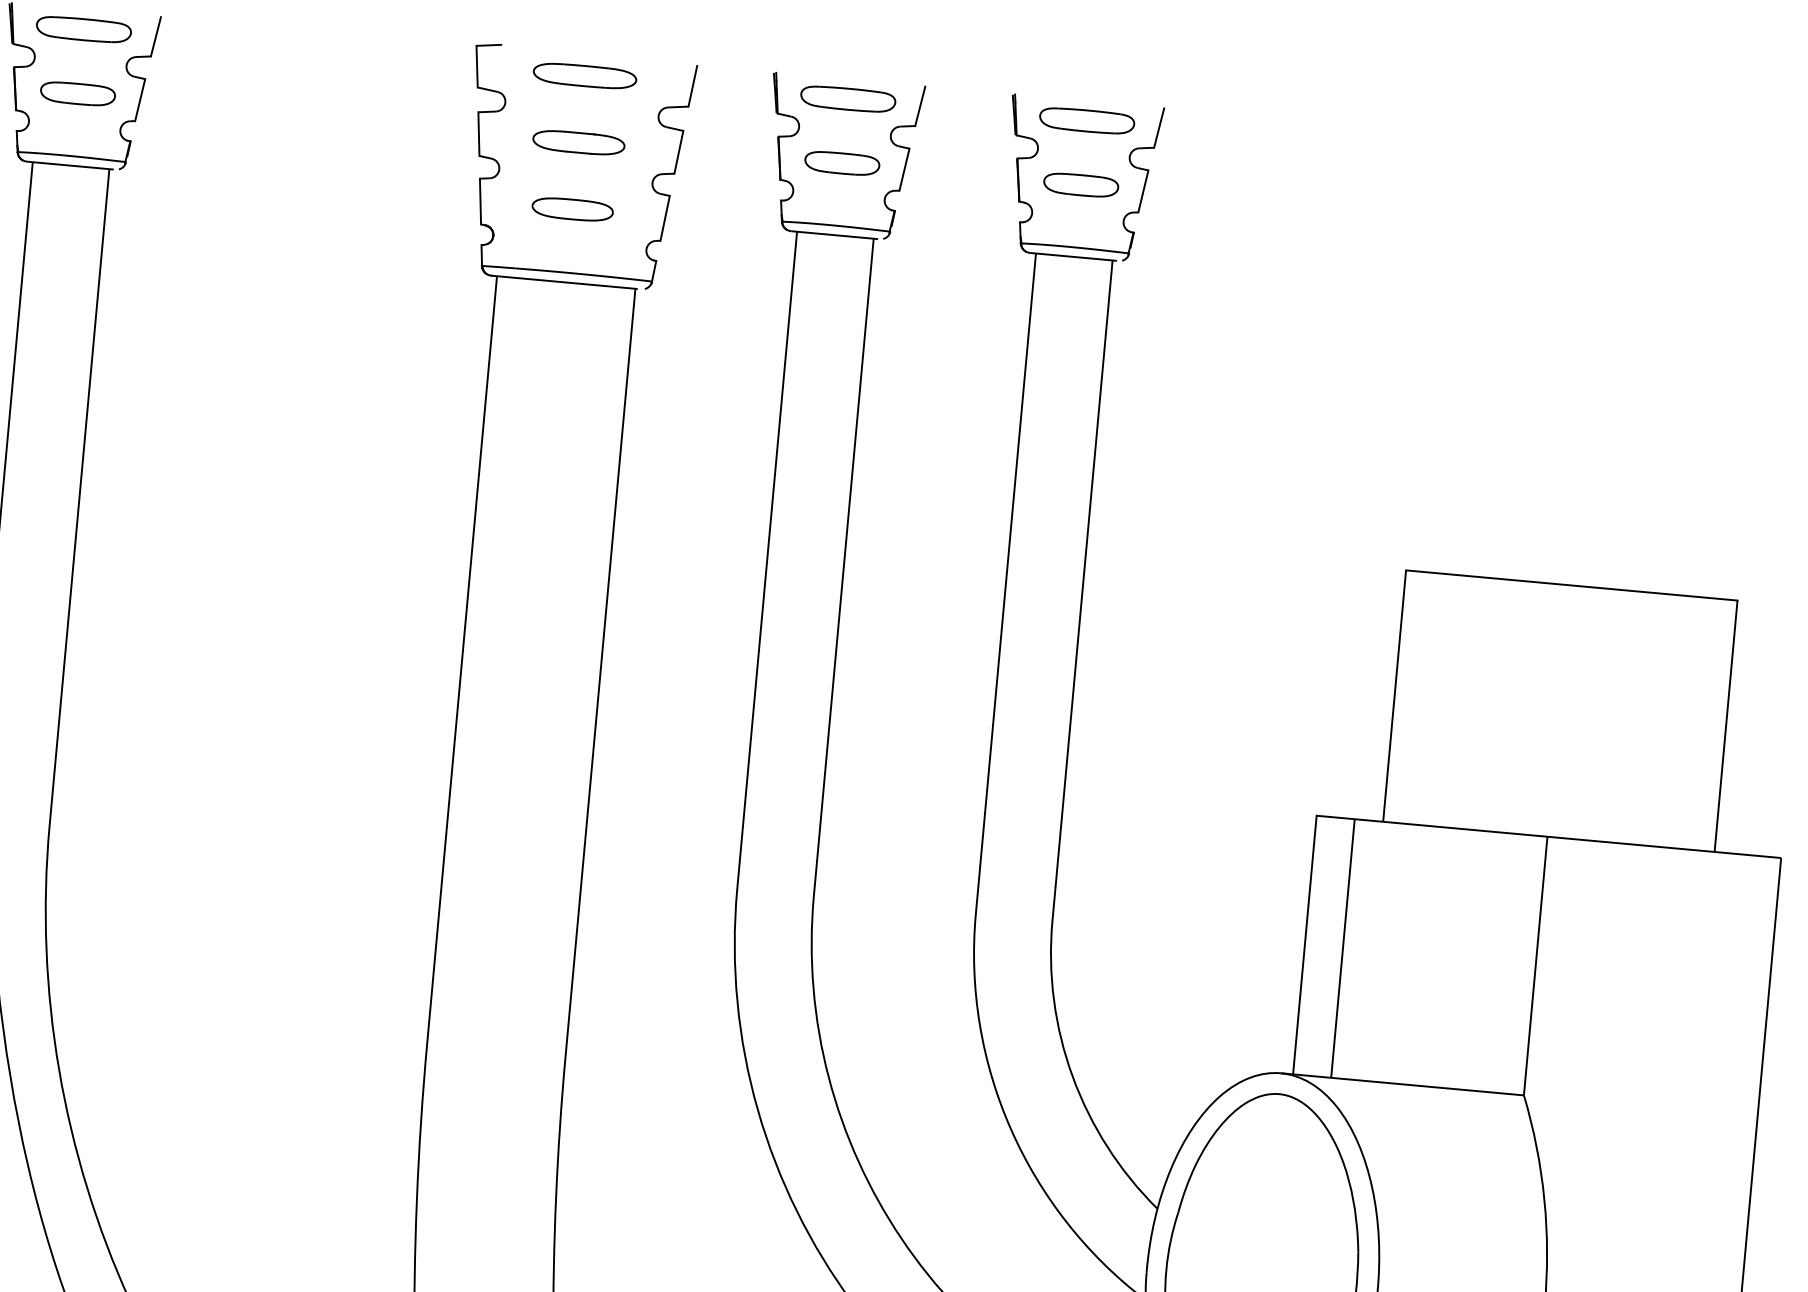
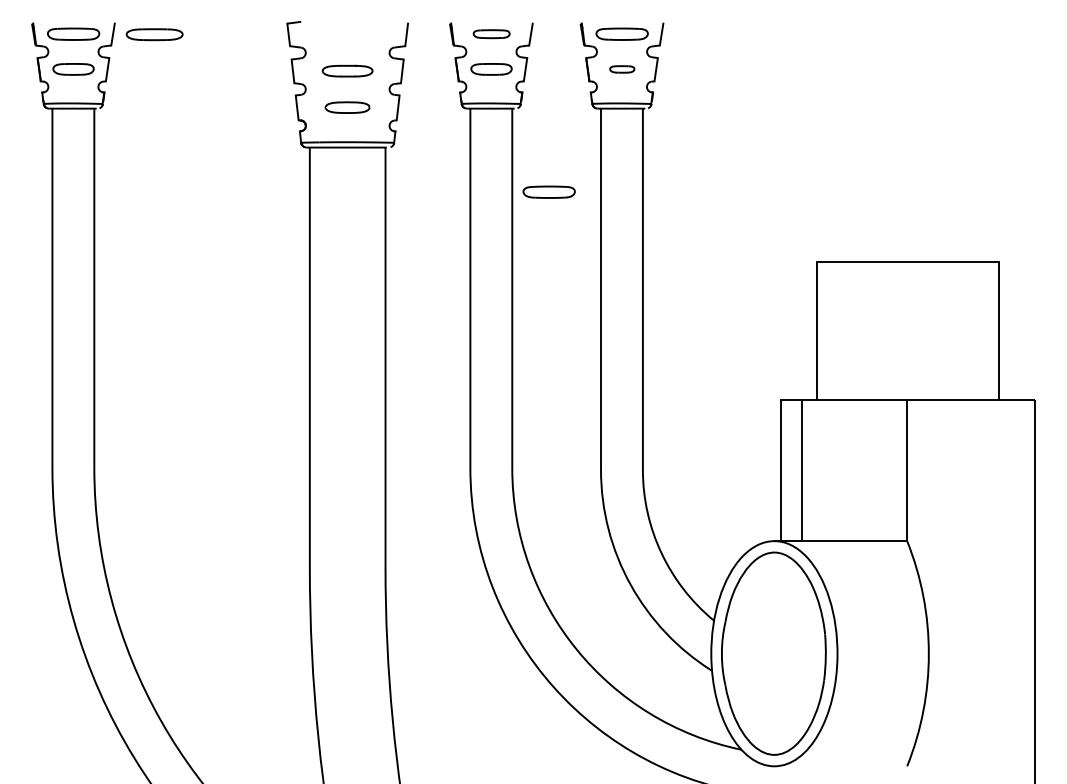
part: (584, 75) -> (154, 34), moved
part: (848, 97) -> (491, 33), size x0.7
part: (1081, 185) -> (622, 69), size x0.6
part: (926, 396) -> (548, 191), added

